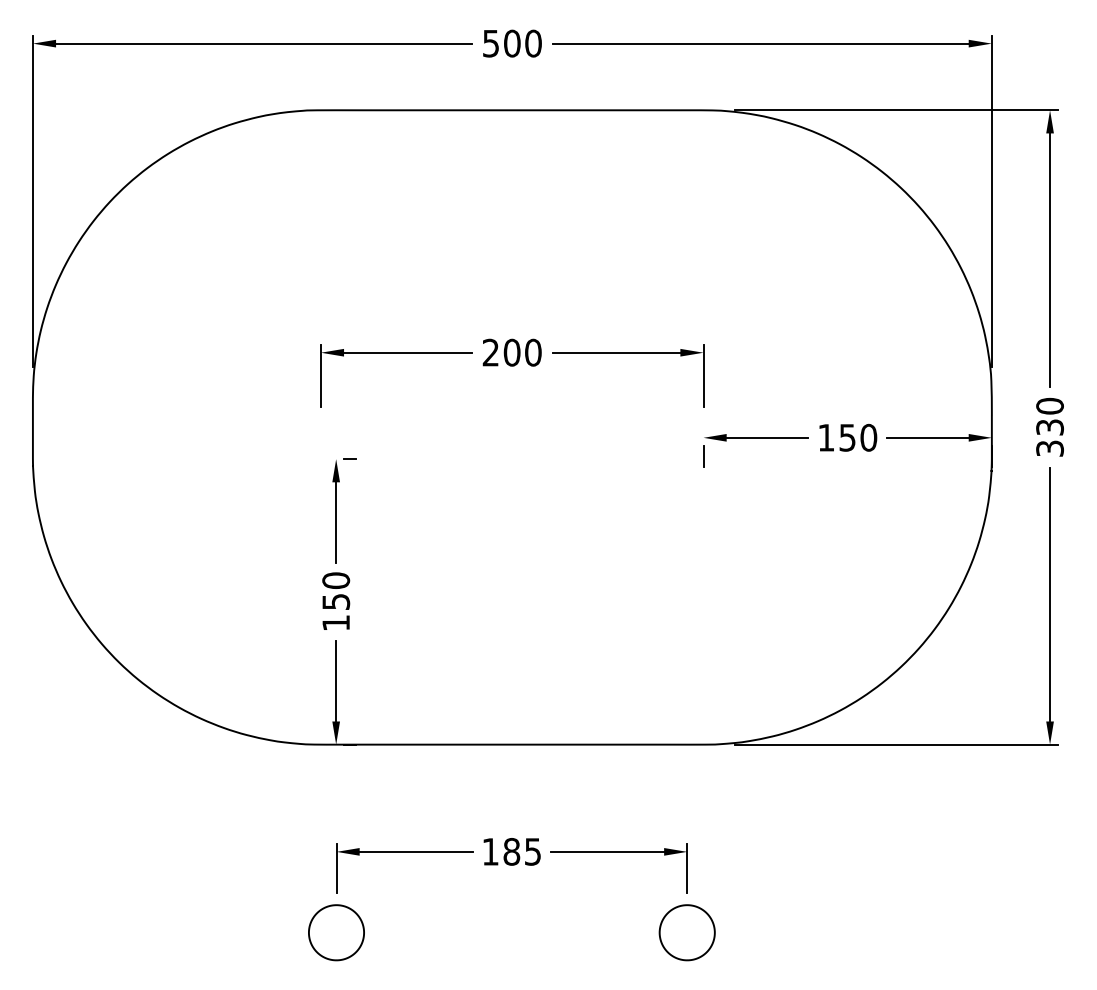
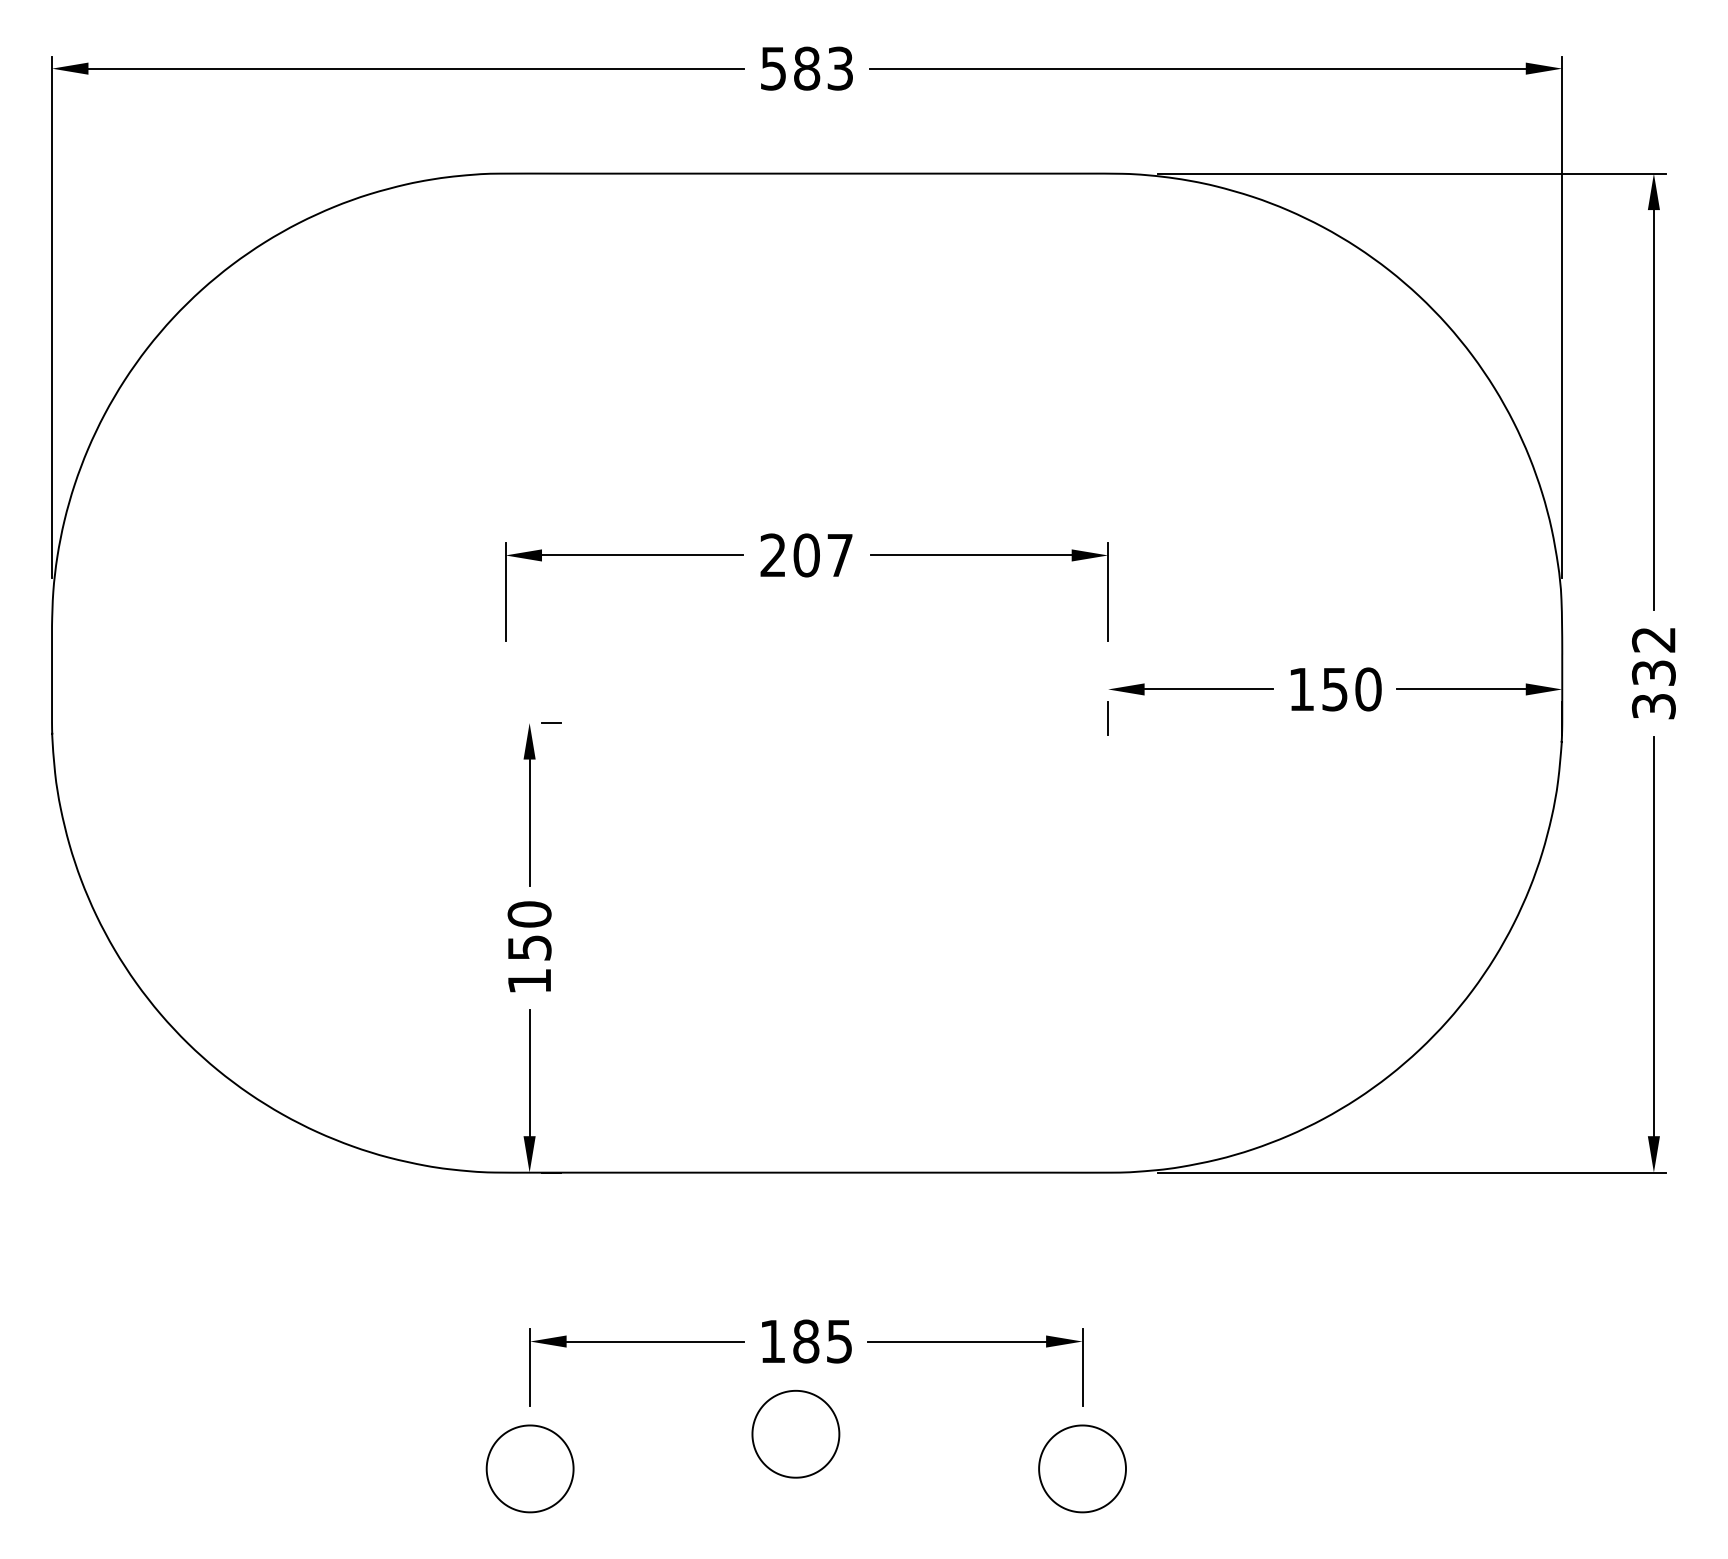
text: (522, 43) -> (823, 68), 500 -> 583
text: (533, 352) -> (840, 555), 200 -> 207
text: (1049, 405) -> (1653, 638), 330 -> 332
part: (504, 910) -> (794, 1433), added

